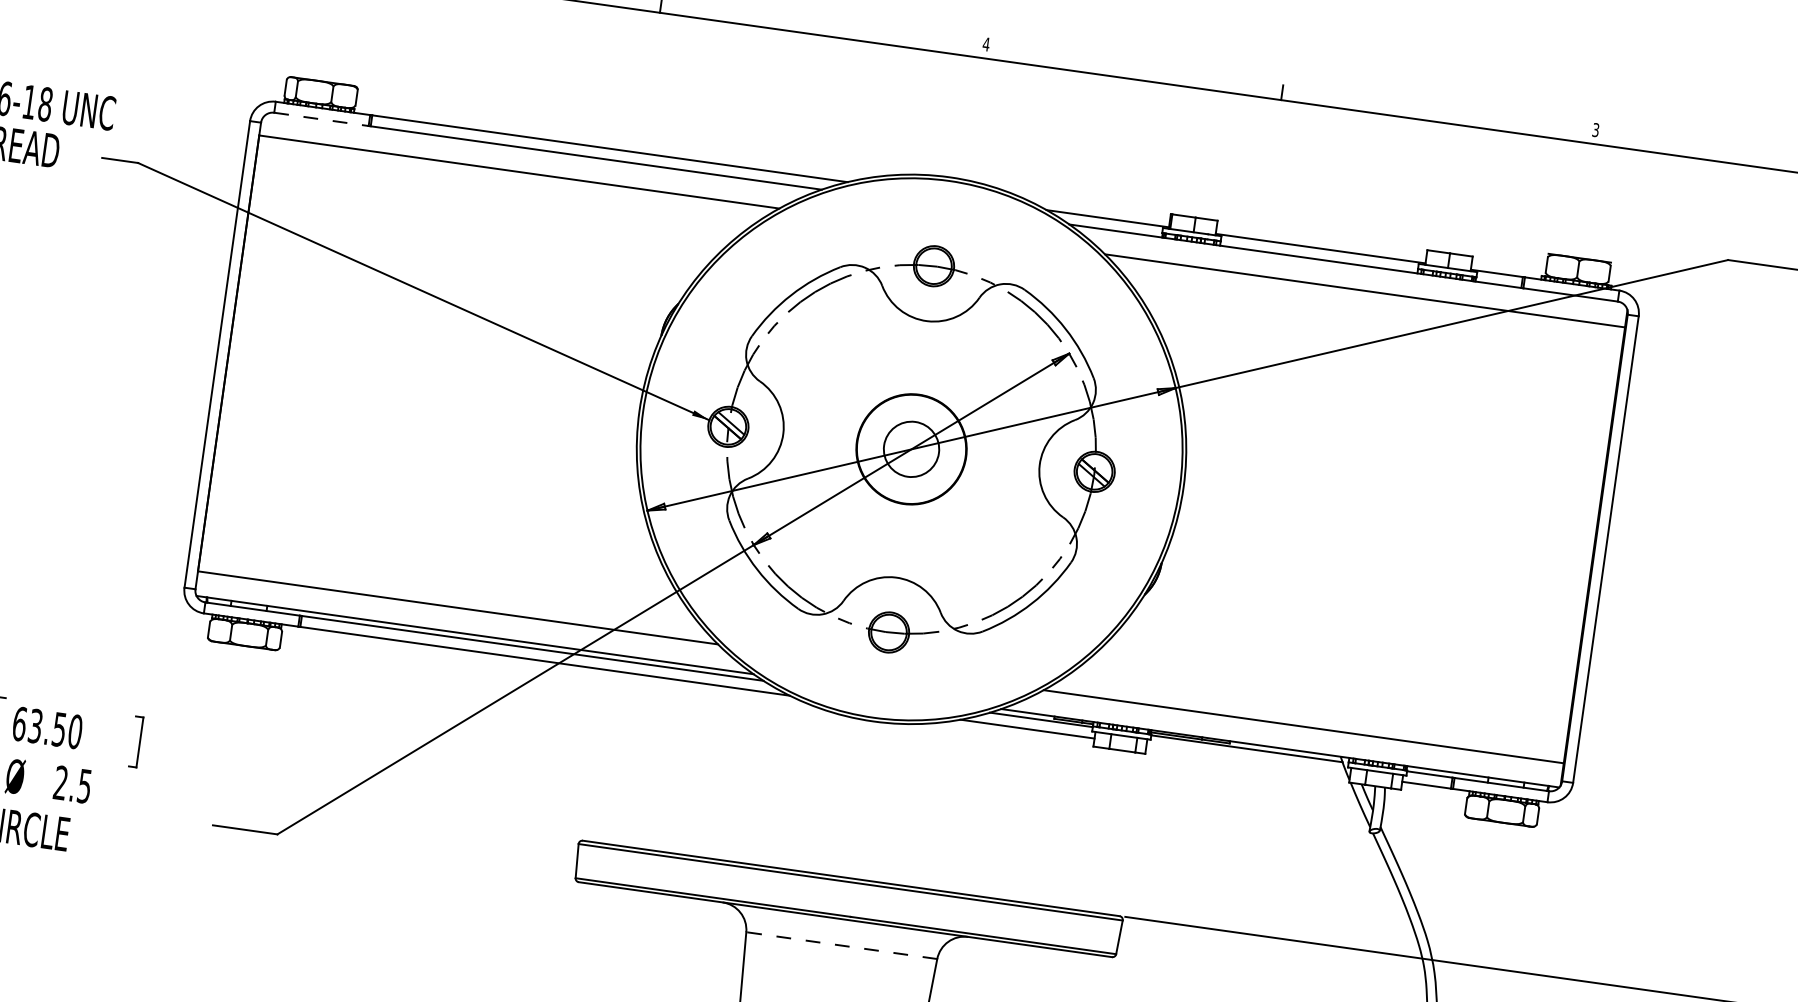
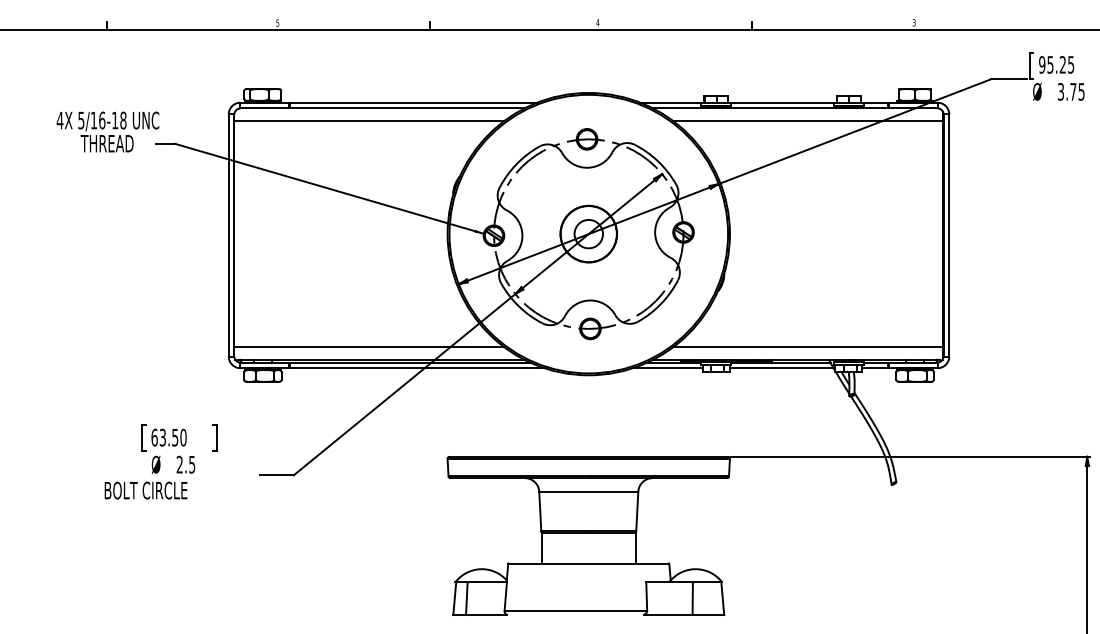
line: (322, 119) -> (265, 108), dashed -> solid
line: (1246, 760) -> (781, 368), added
line: (841, 945) -> (588, 491), dashed -> solid

